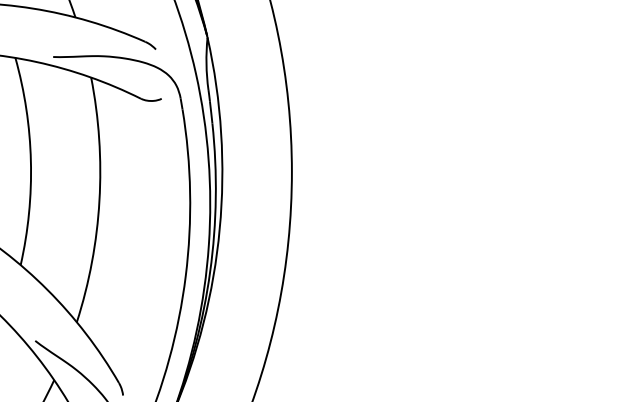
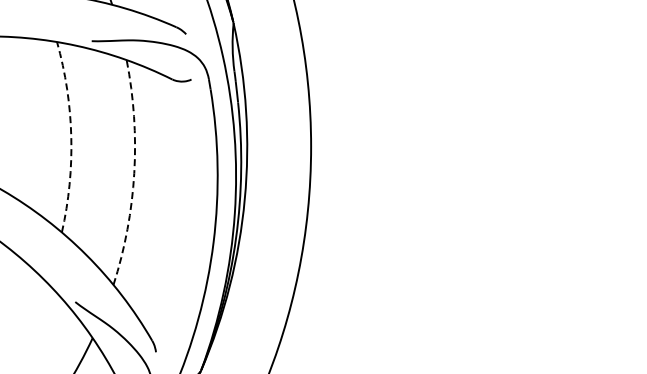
arc: (31, 160) -> (71, 136), solid -> dashed
arc: (99, 201) -> (134, 173), solid -> dashed

